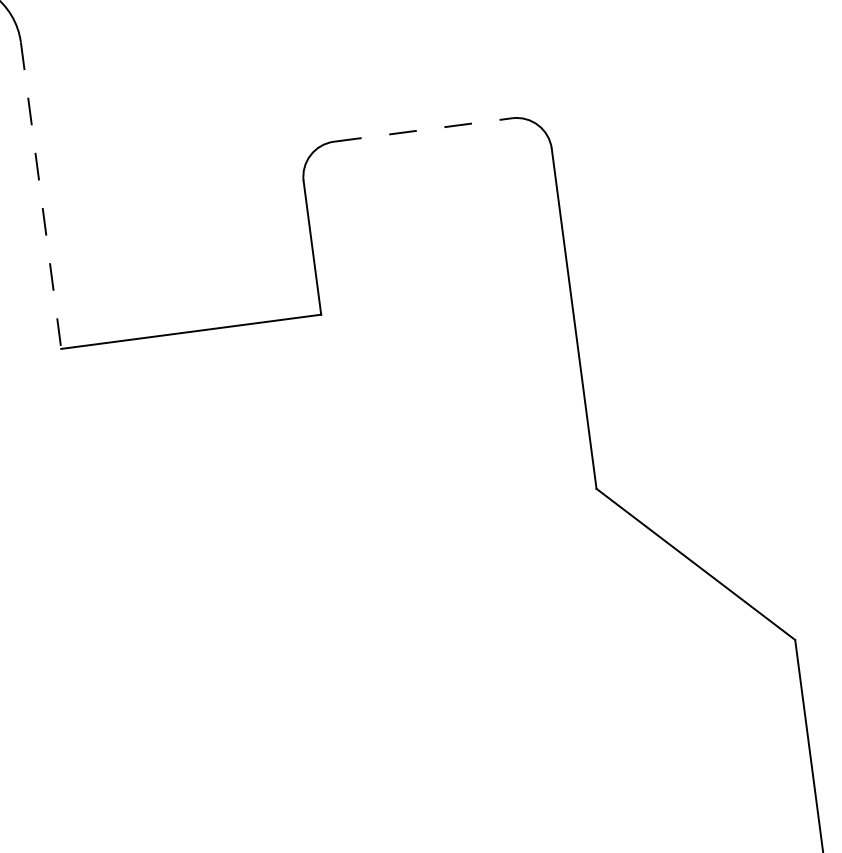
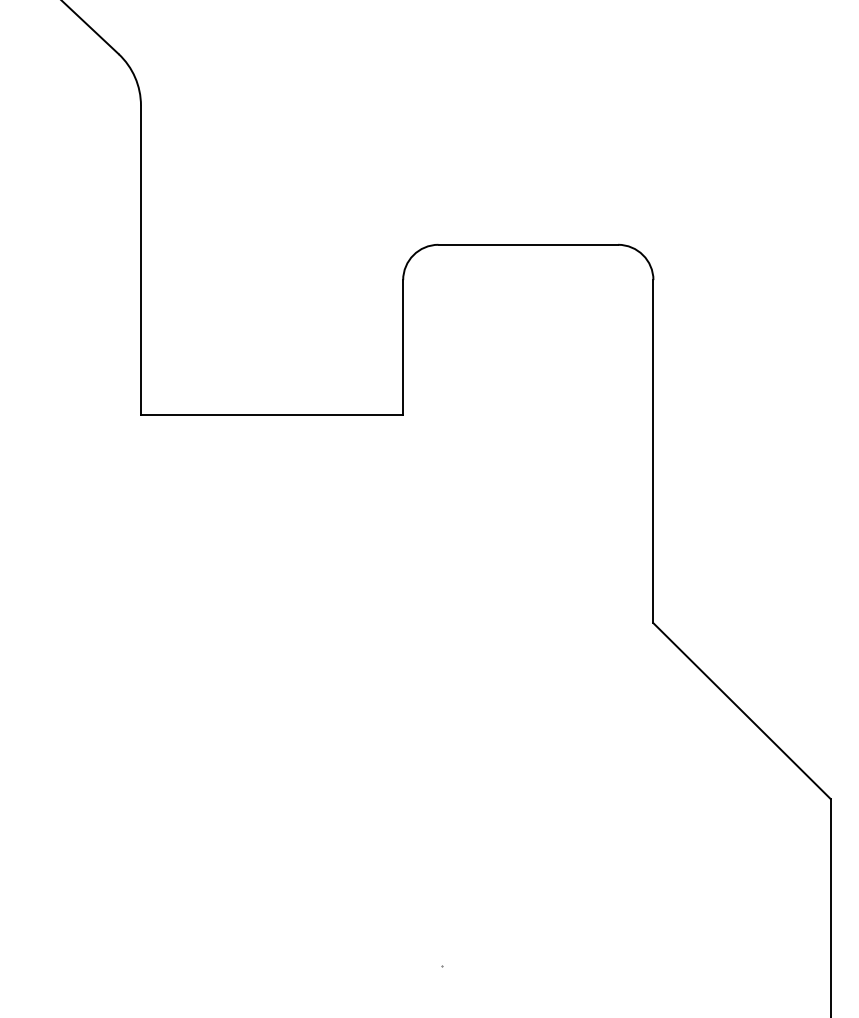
line: (423, 129) -> (528, 244), dashed -> solid
line: (41, 196) -> (141, 260), dashed -> solid

